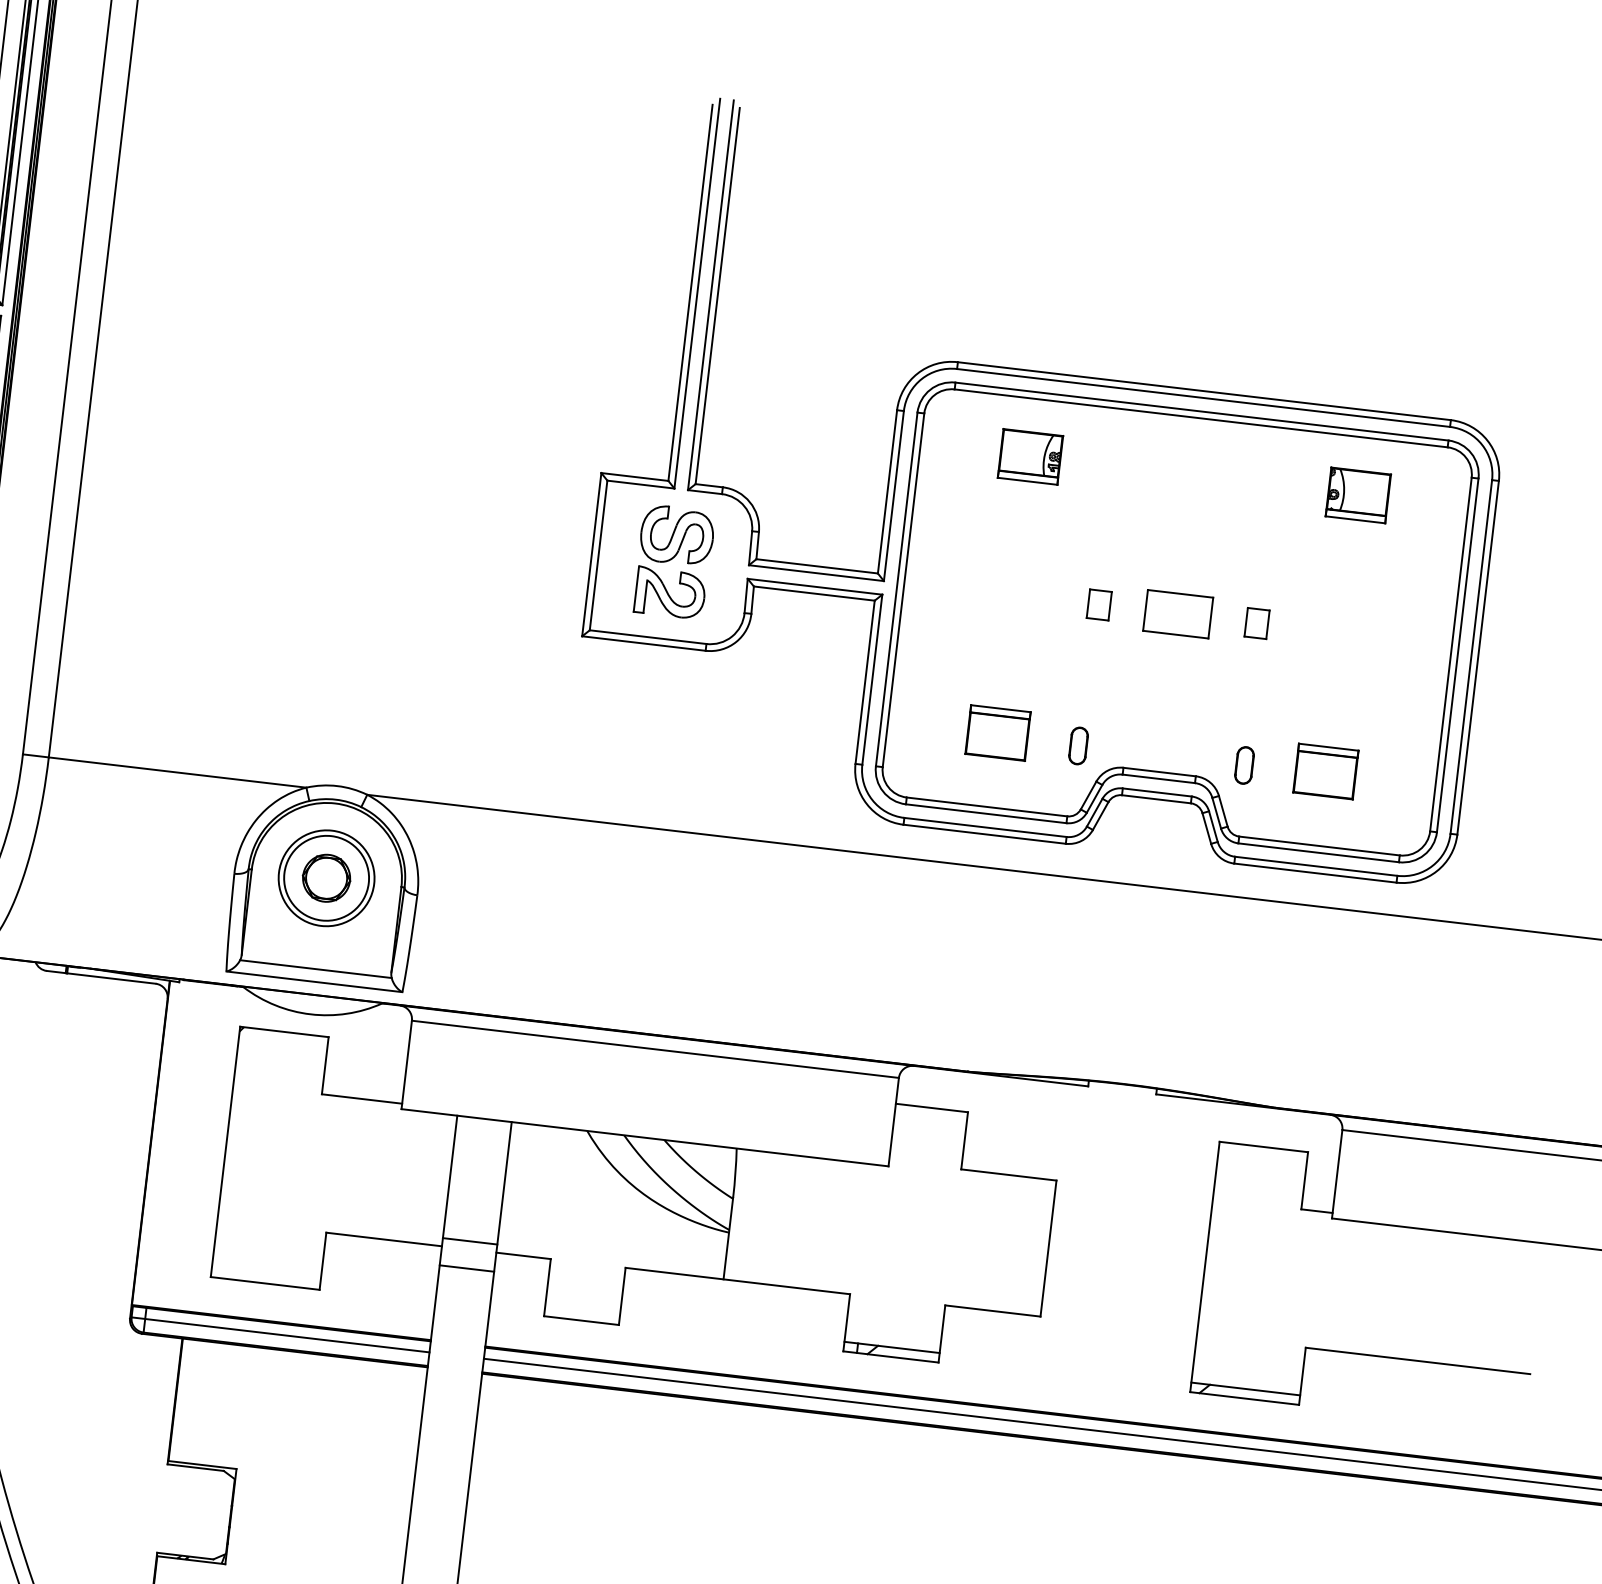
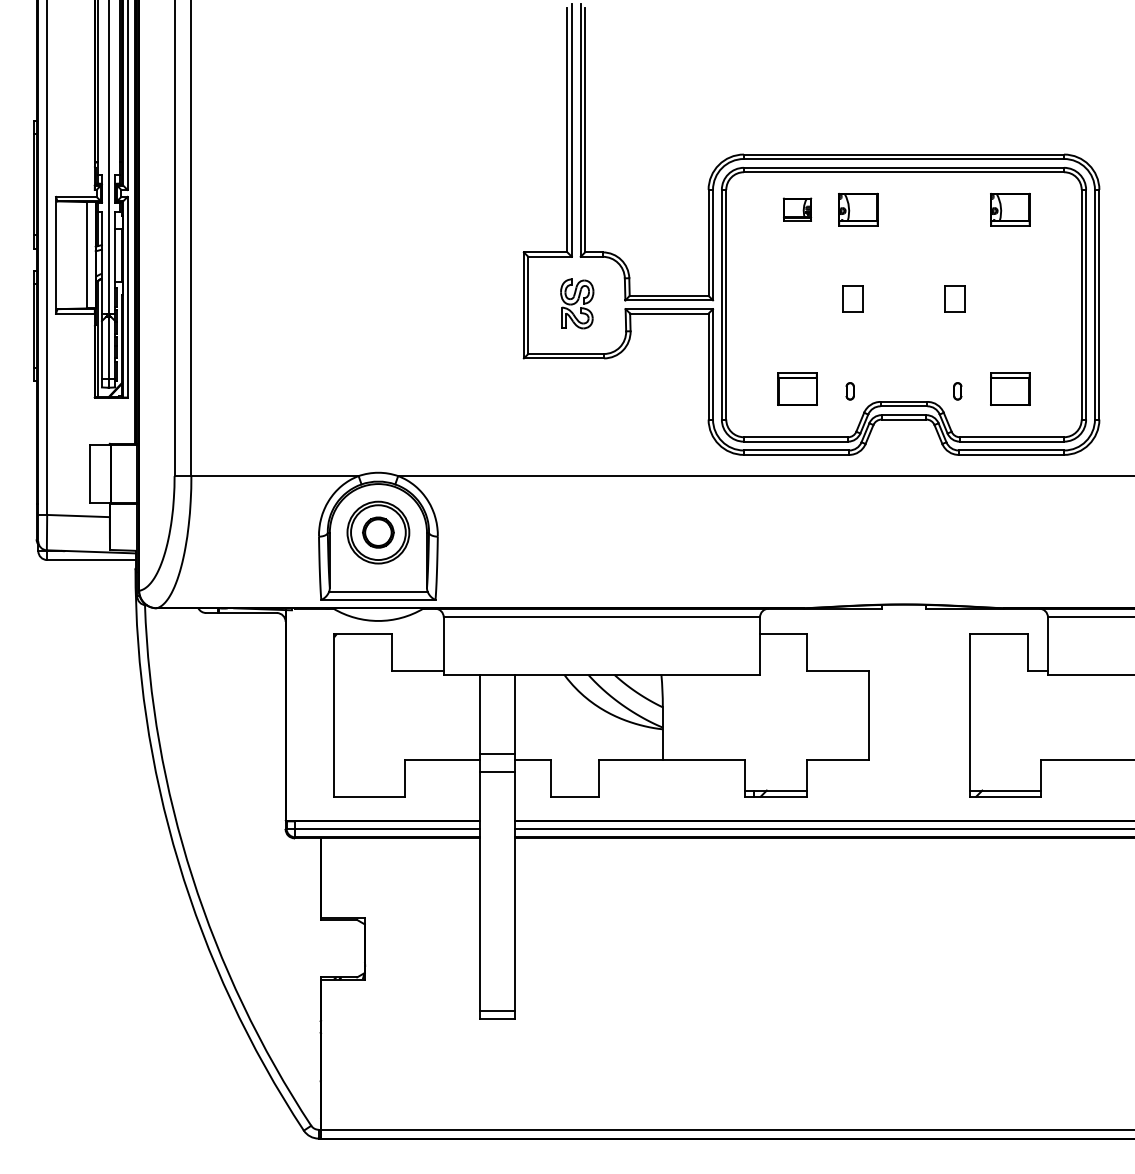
part: (1030, 456) -> (797, 209), size x0.7
part: (1124, 467) -> (858, 209), added
part: (674, 561) -> (577, 303), size x0.7
part: (1098, 605) -> (852, 299), size x1.4
part: (1177, 614) -> (903, 299), removed
part: (1255, 623) -> (954, 299), size x1.4
part: (1079, 746) -> (850, 391), size x0.7
part: (1243, 765) -> (957, 391), size x0.7

